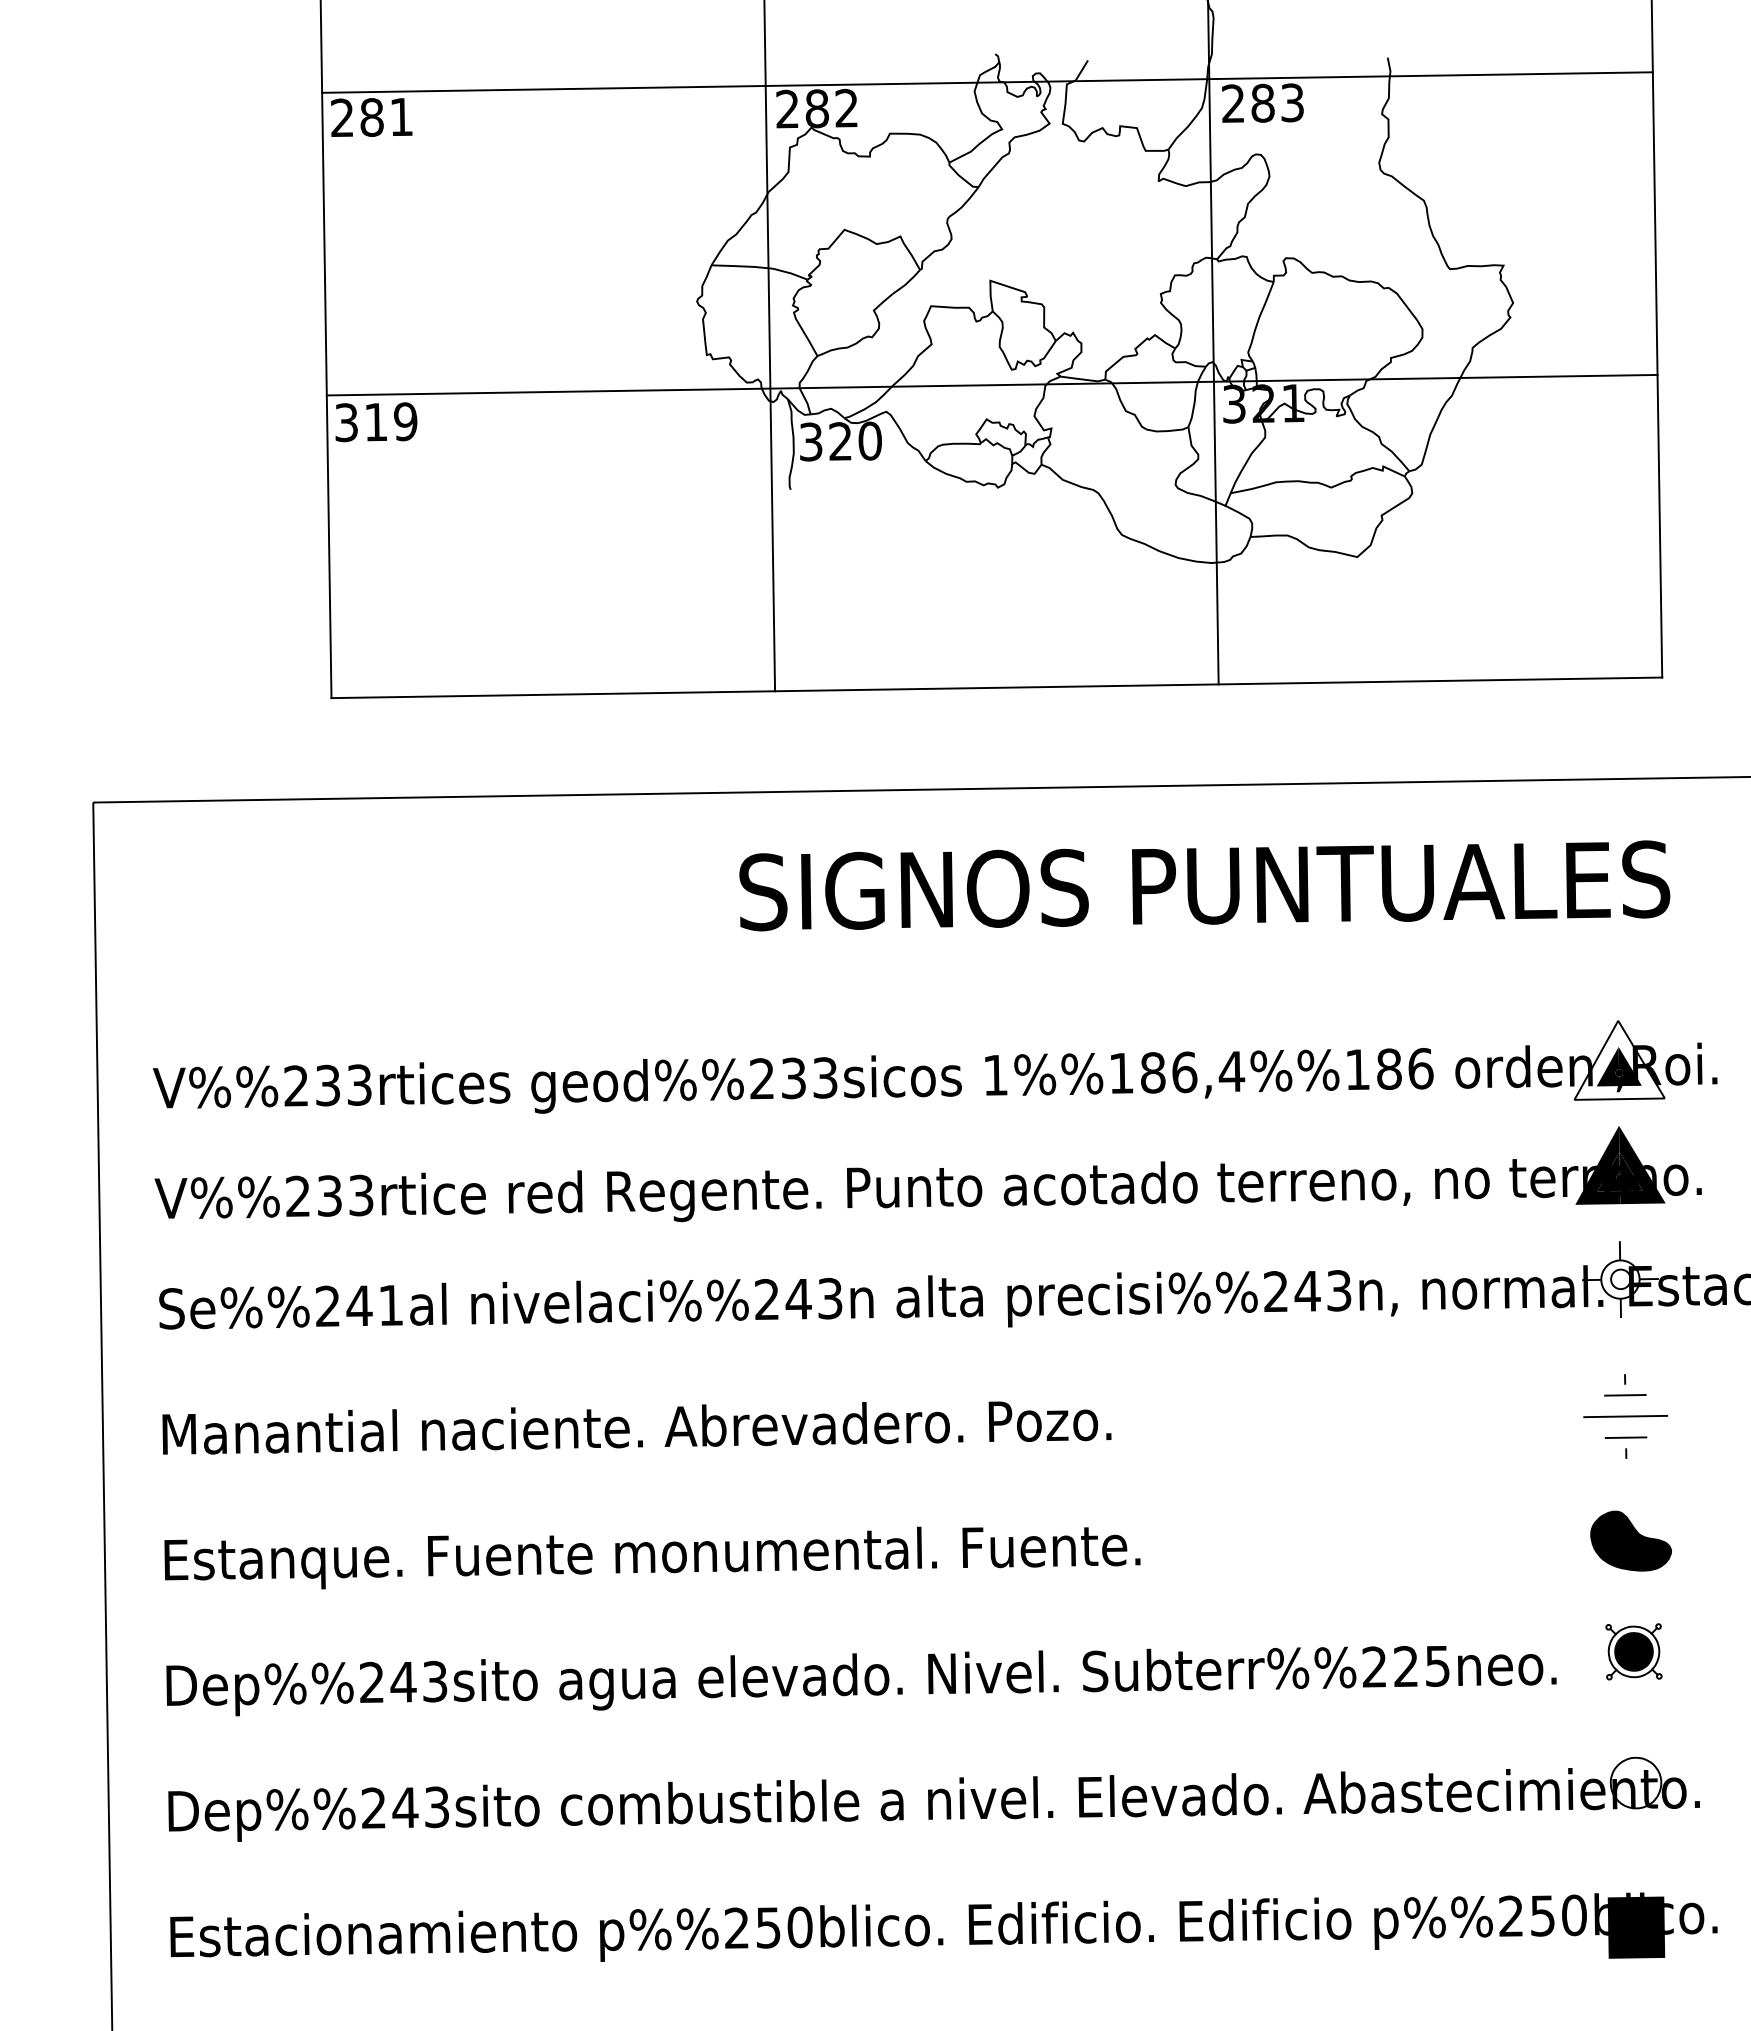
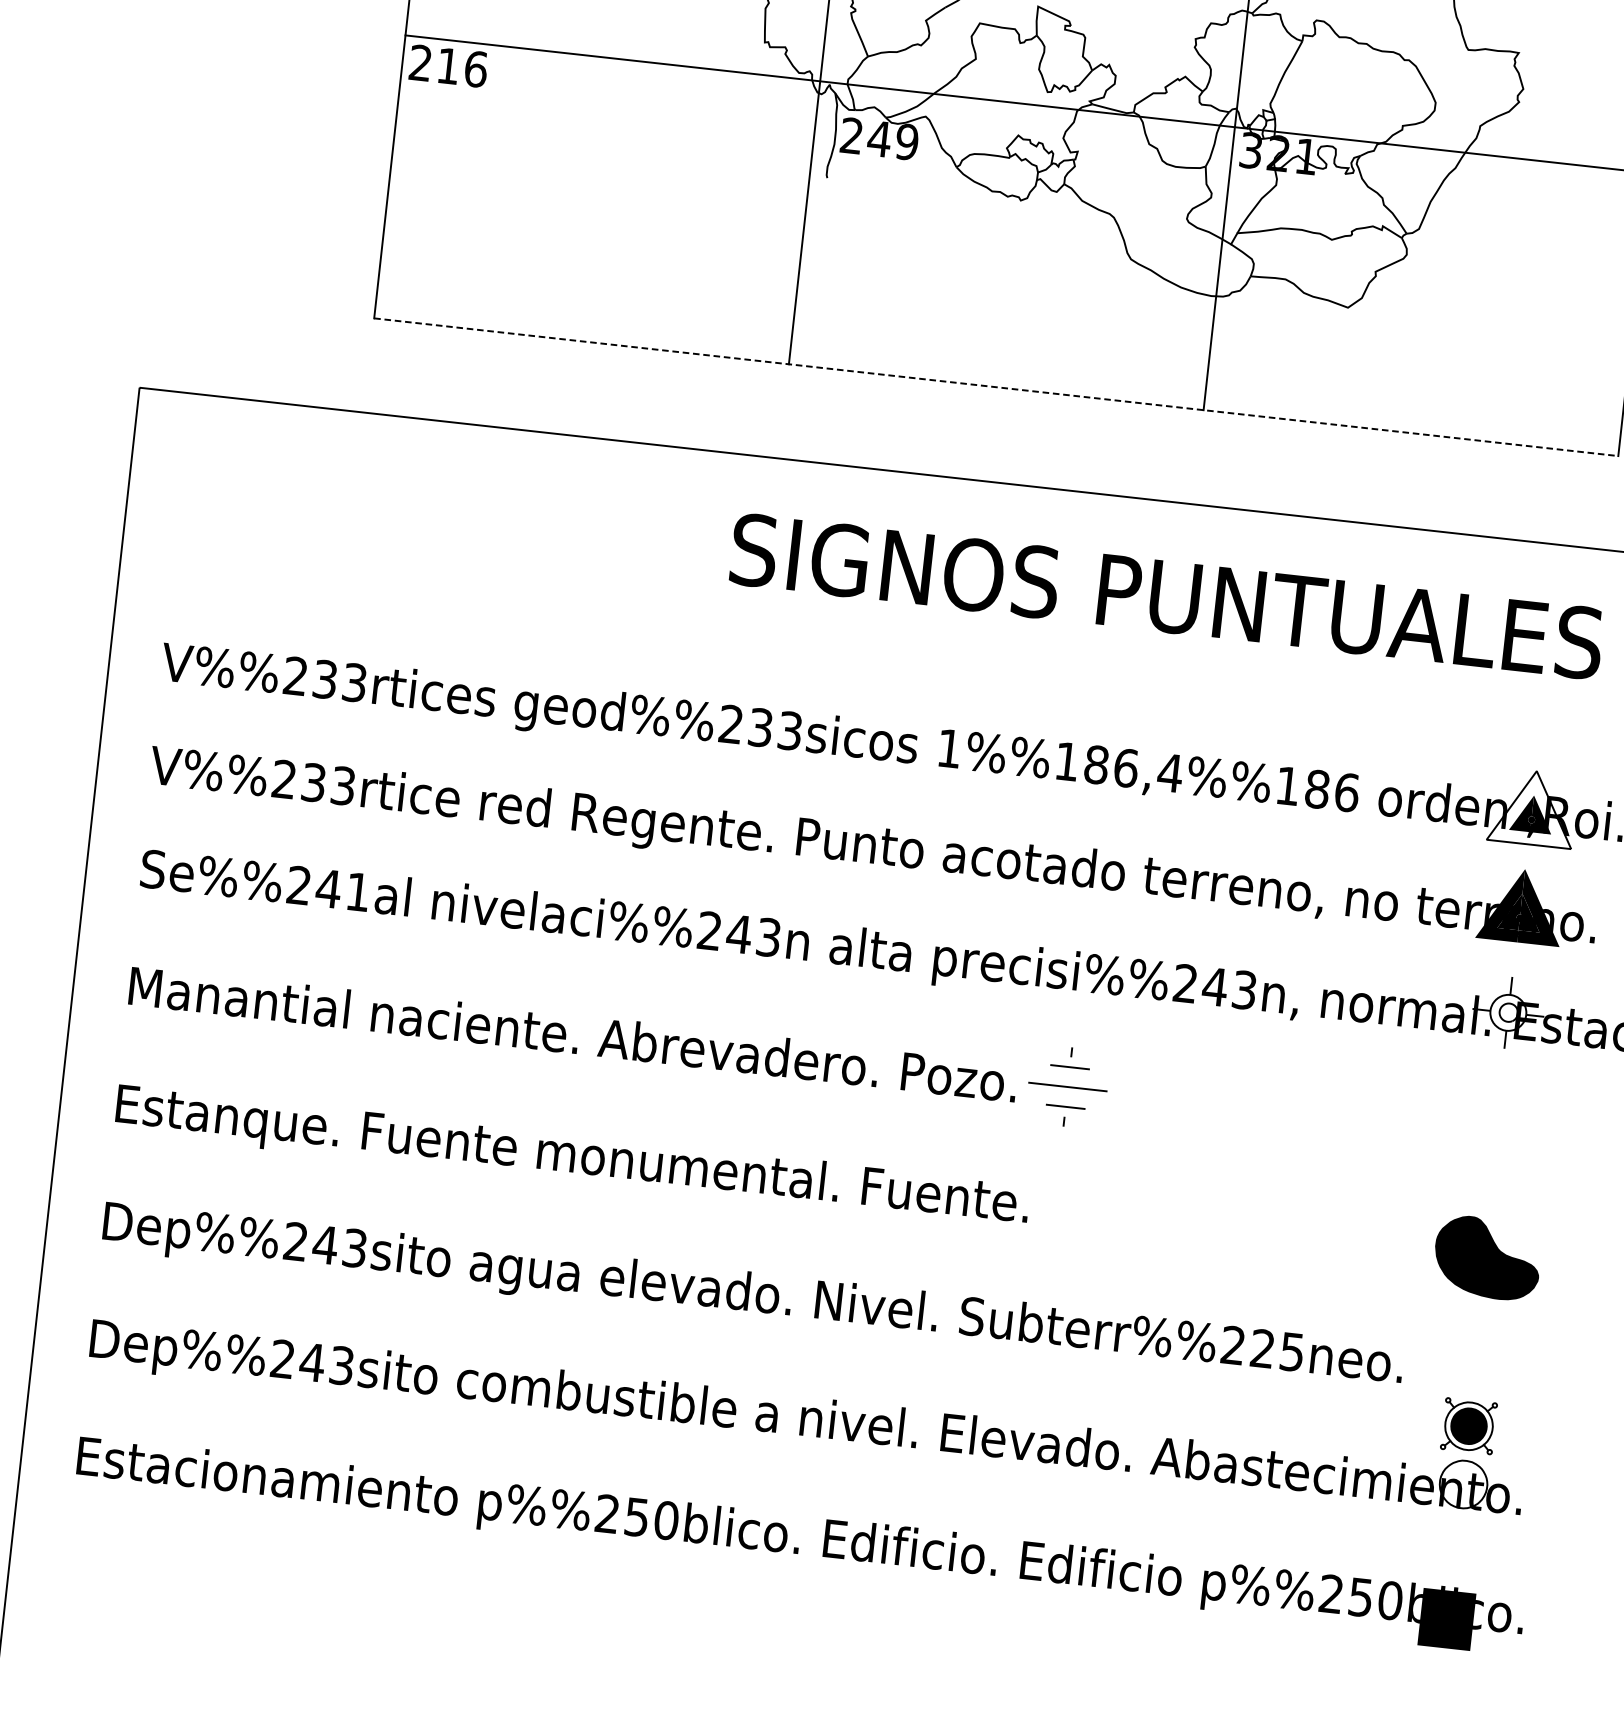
text: (376, 422) -> (448, 66), 319 -> 216
text: (840, 441) -> (879, 138), 320 -> 249
line: (997, 687) -> (996, 386), solid -> dashed
part: (1625, 1416) -> (1067, 1087), moved
part: (1630, 1540) -> (1486, 1257), size x1.4
part: (1633, 1651) -> (1468, 1425), moved

